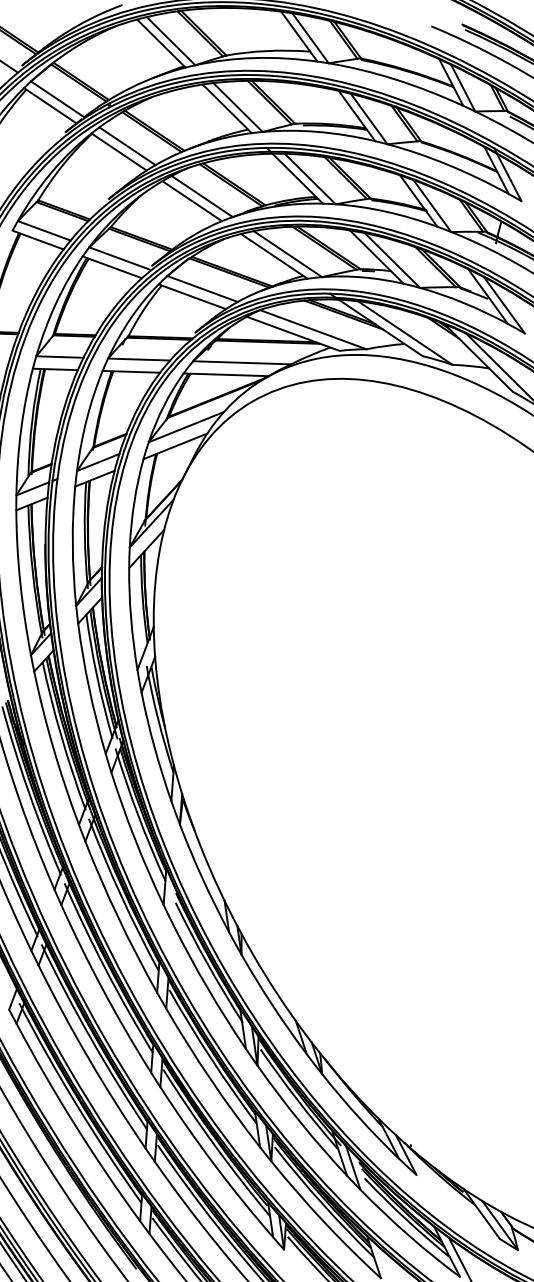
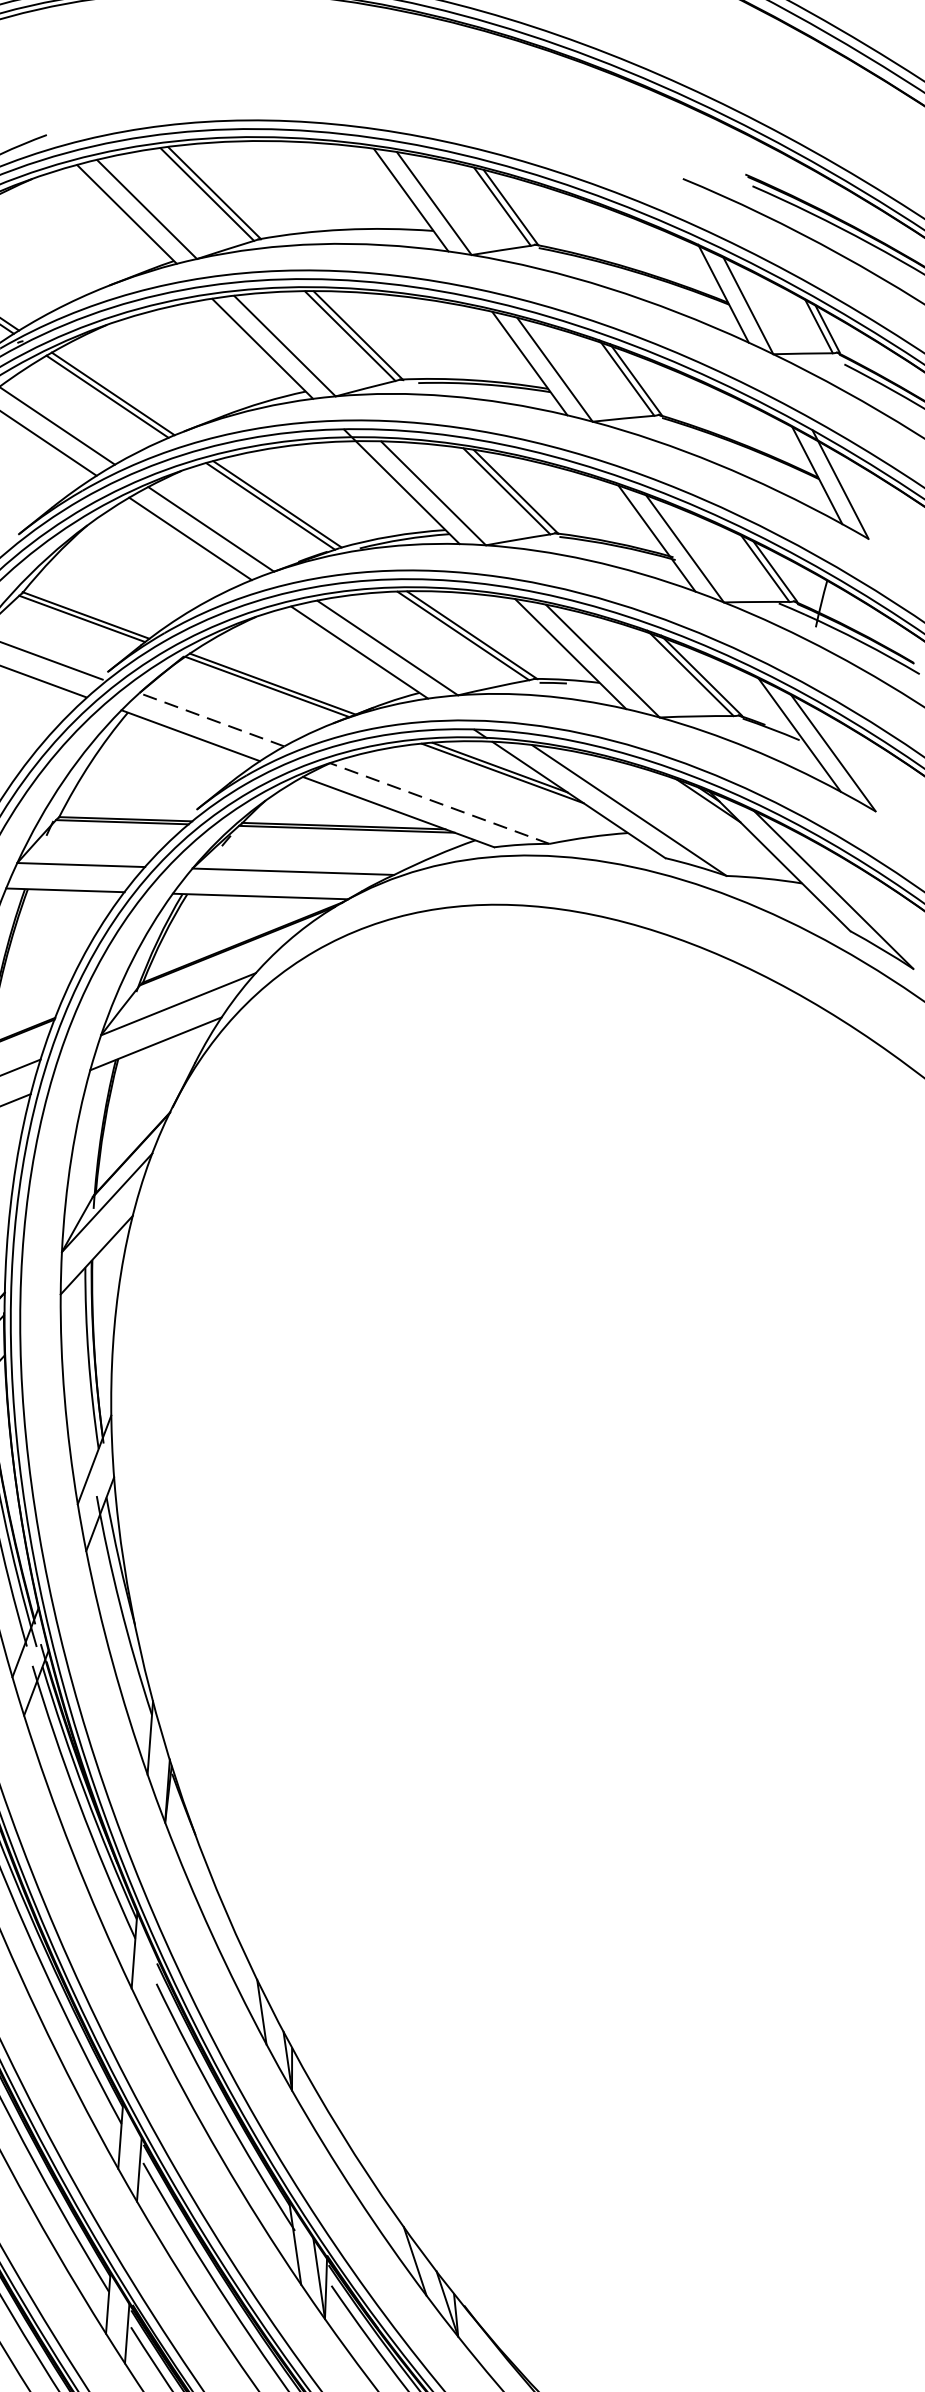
line: (202, 288) -> (211, 718), solid -> dashed
line: (313, 329) -> (440, 803), solid -> dashed

